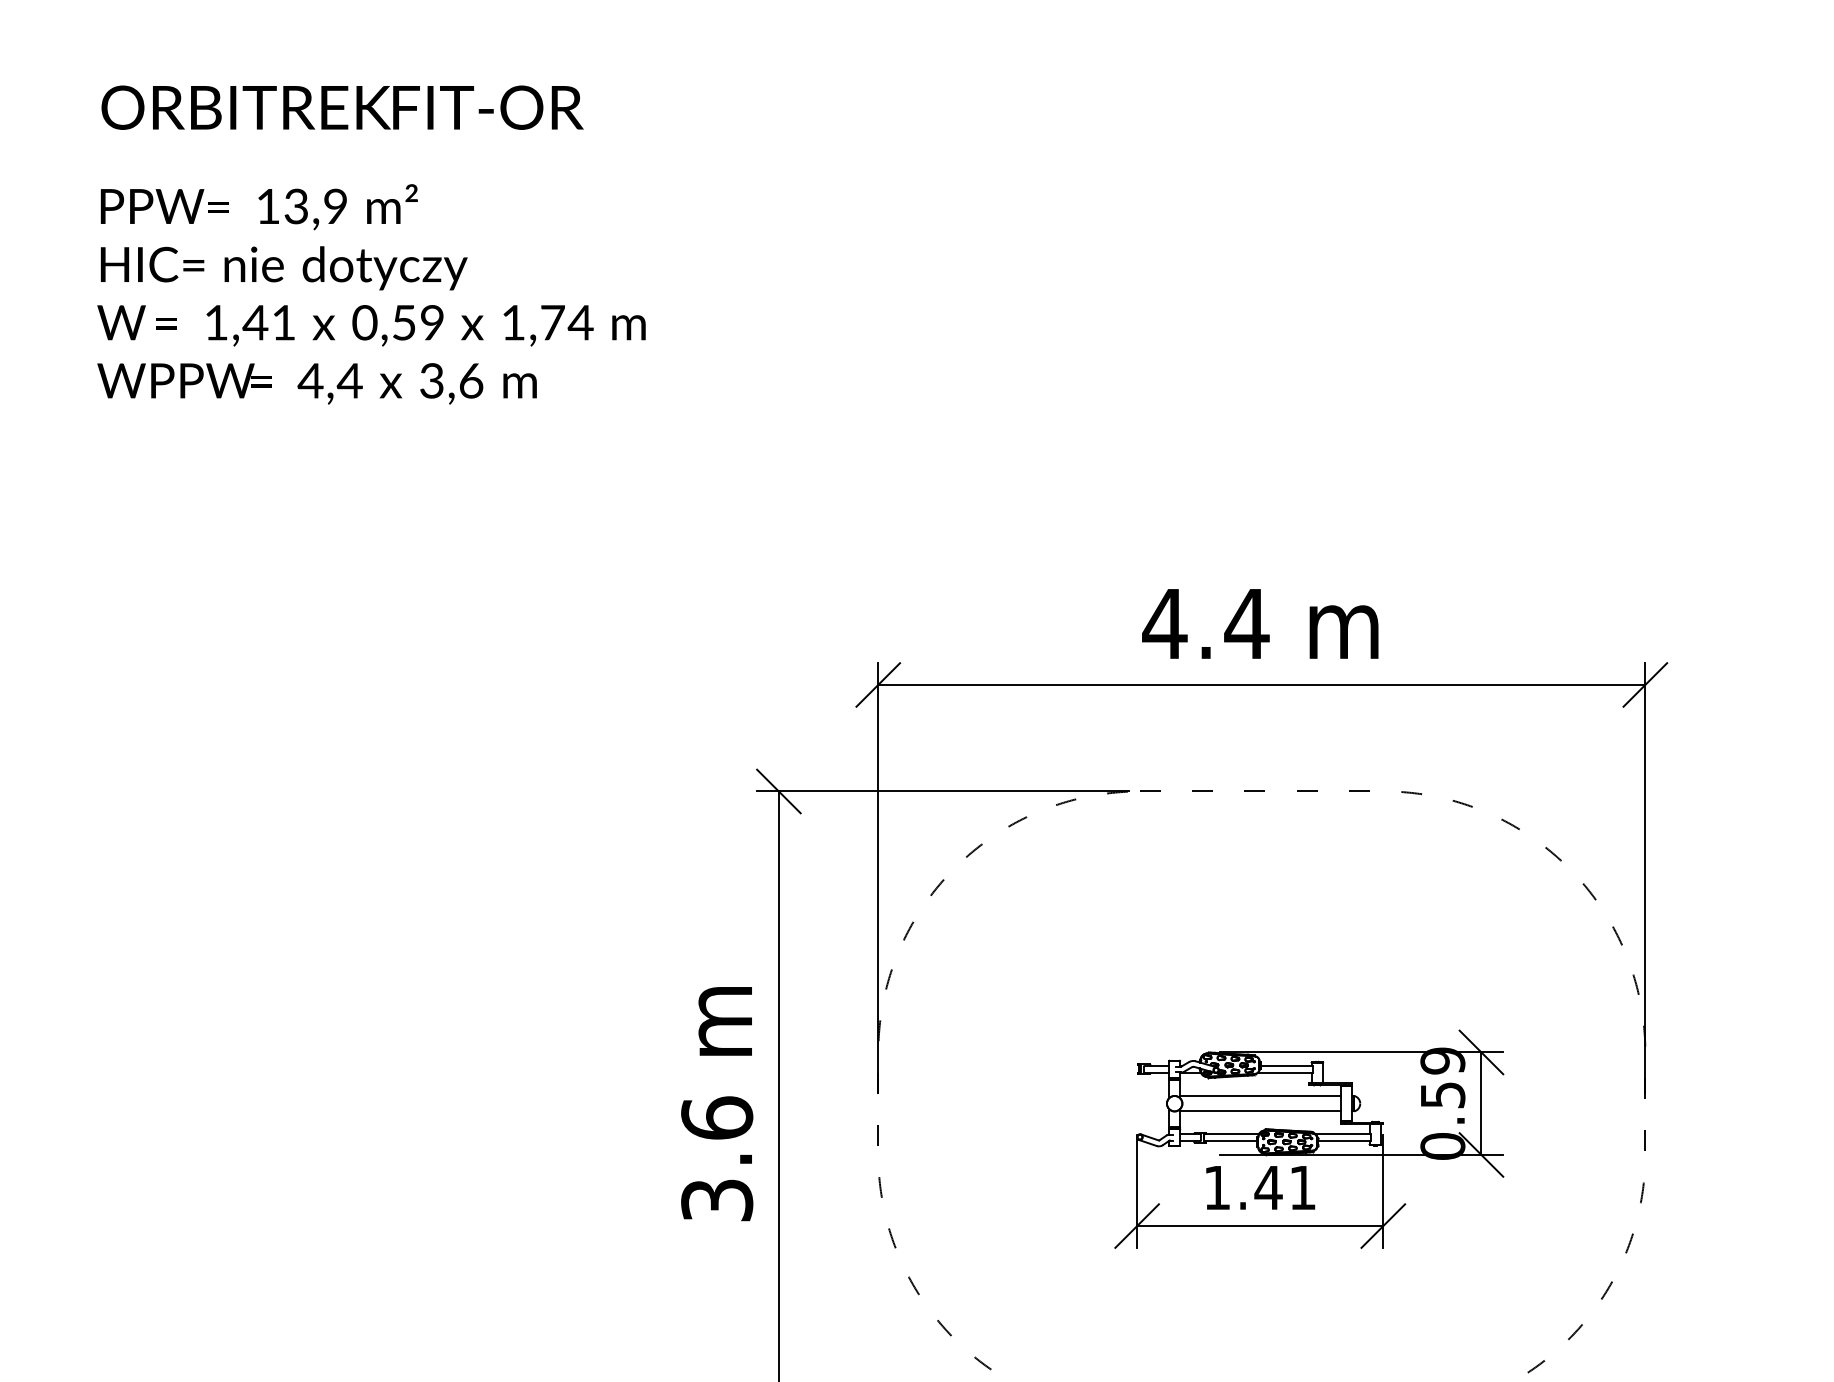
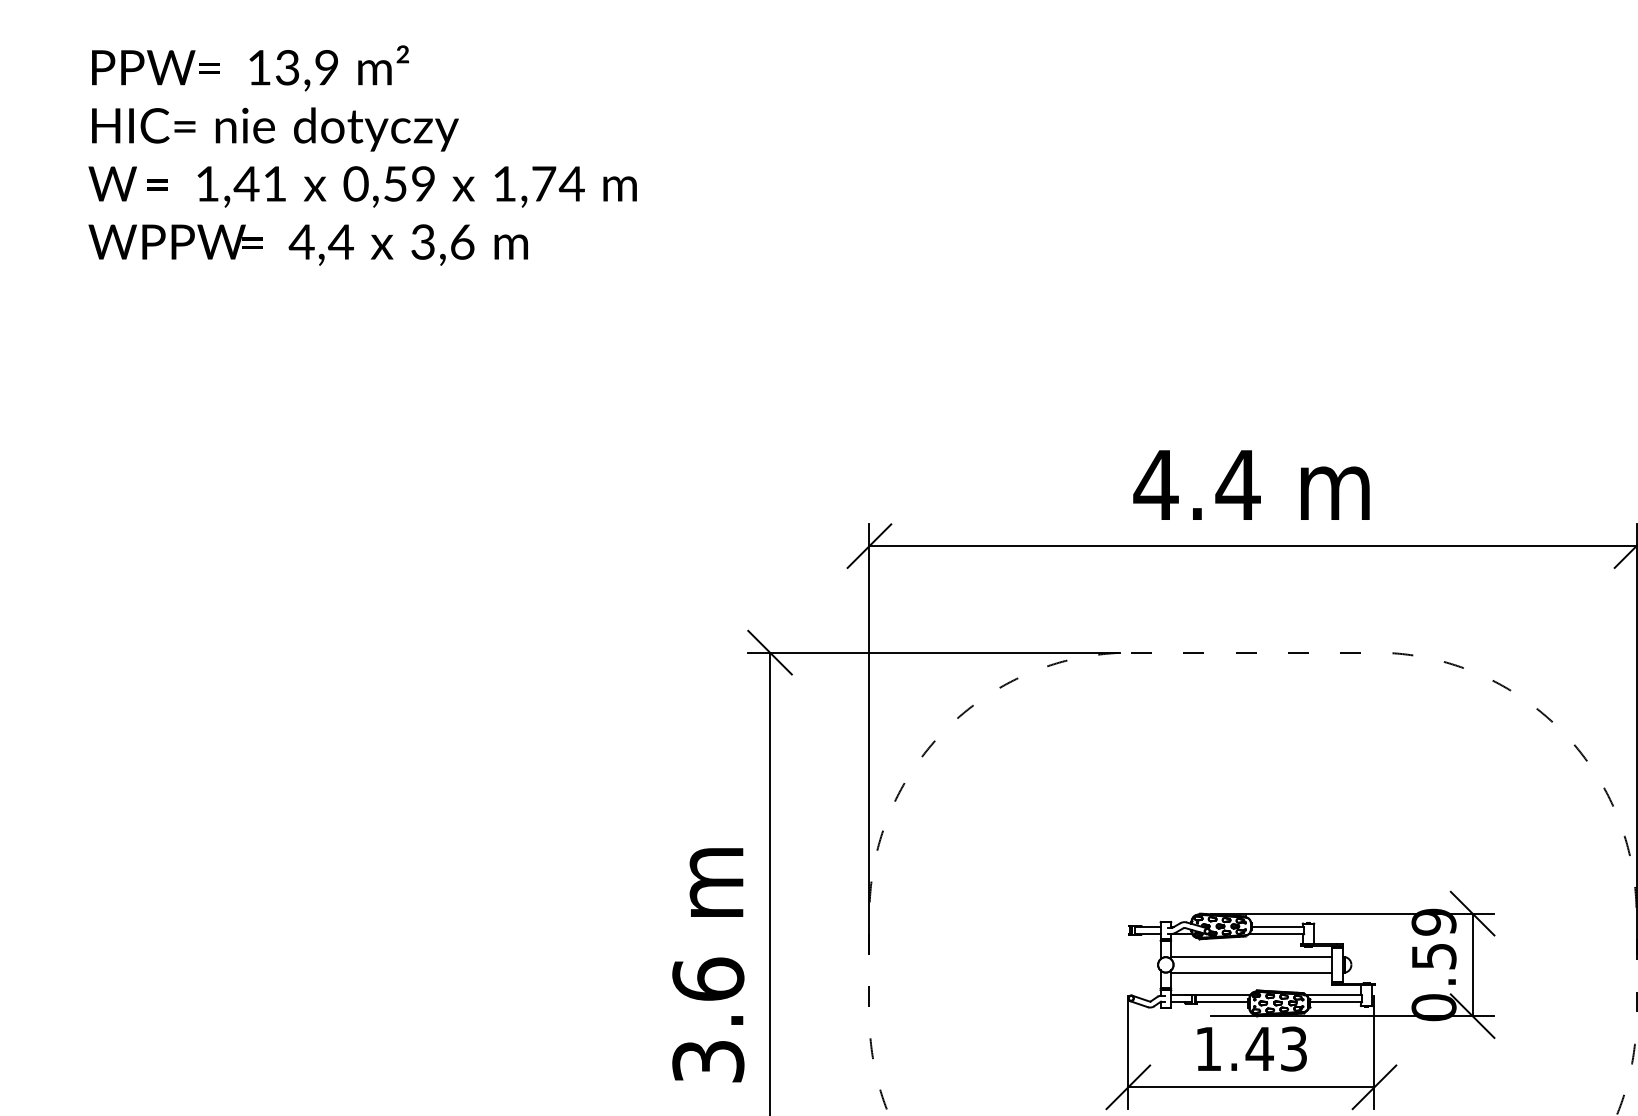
text: (1302, 1187) -> (1293, 1048), 1.41 -> 1.43

